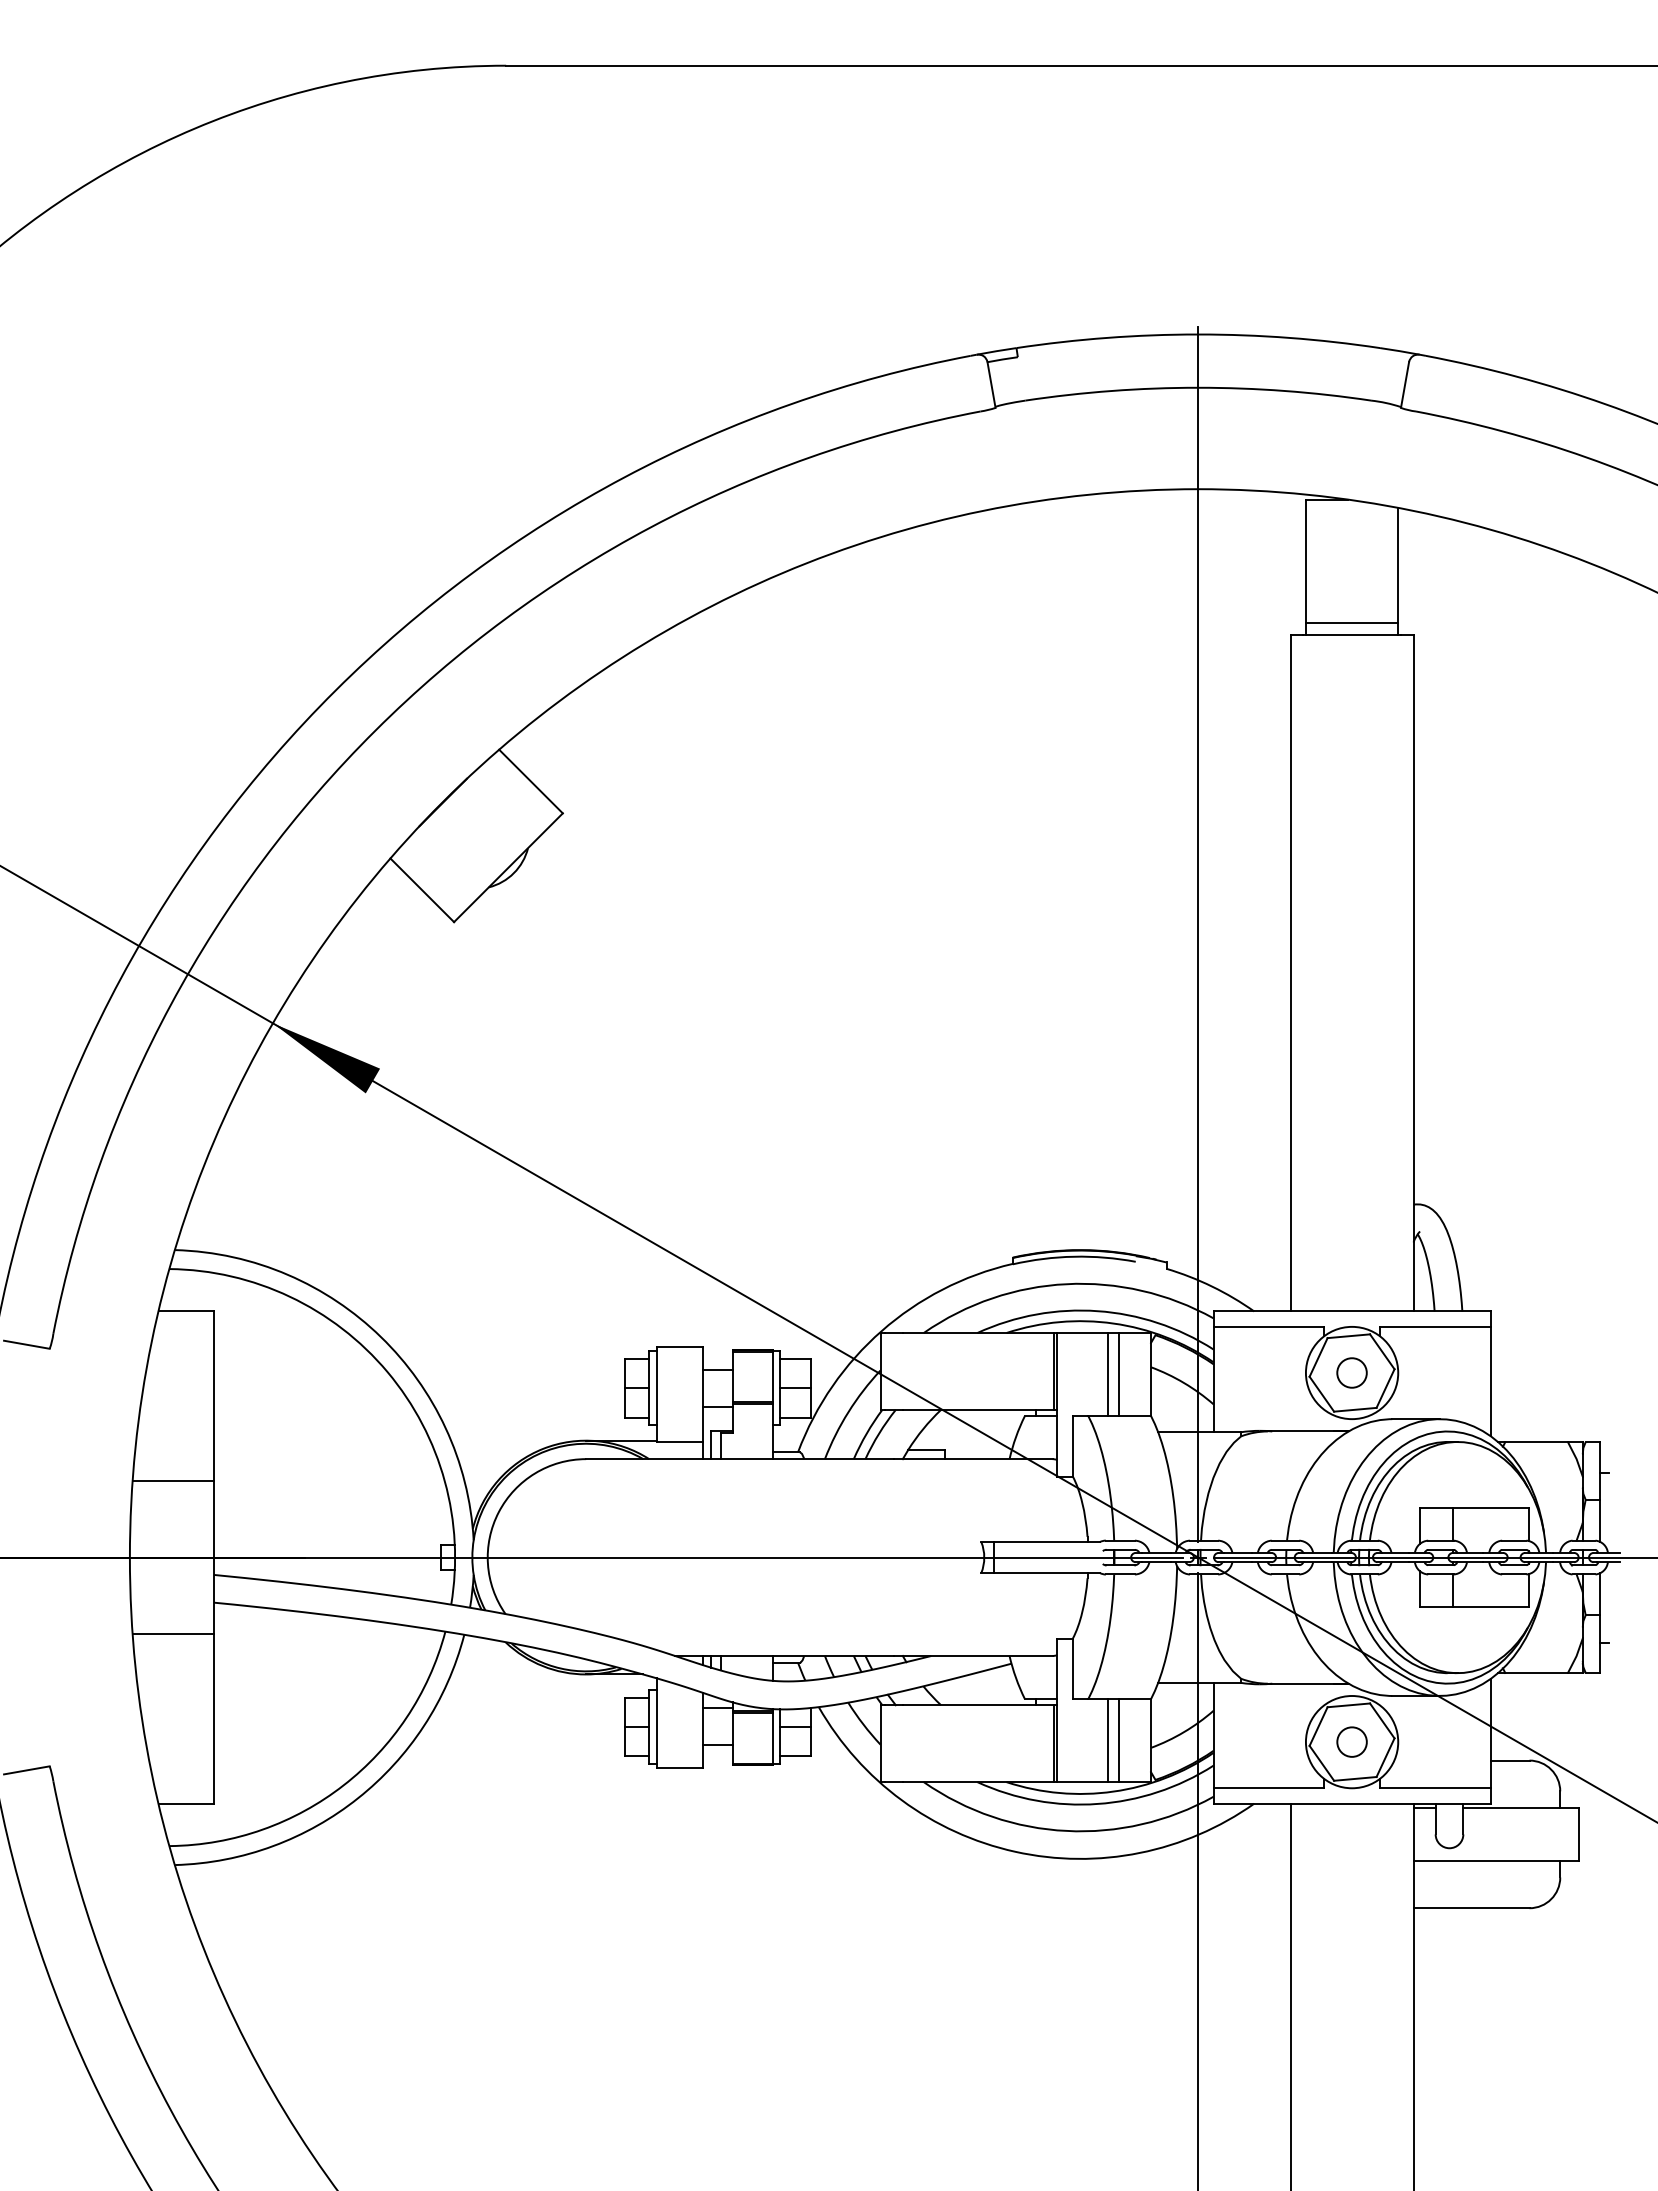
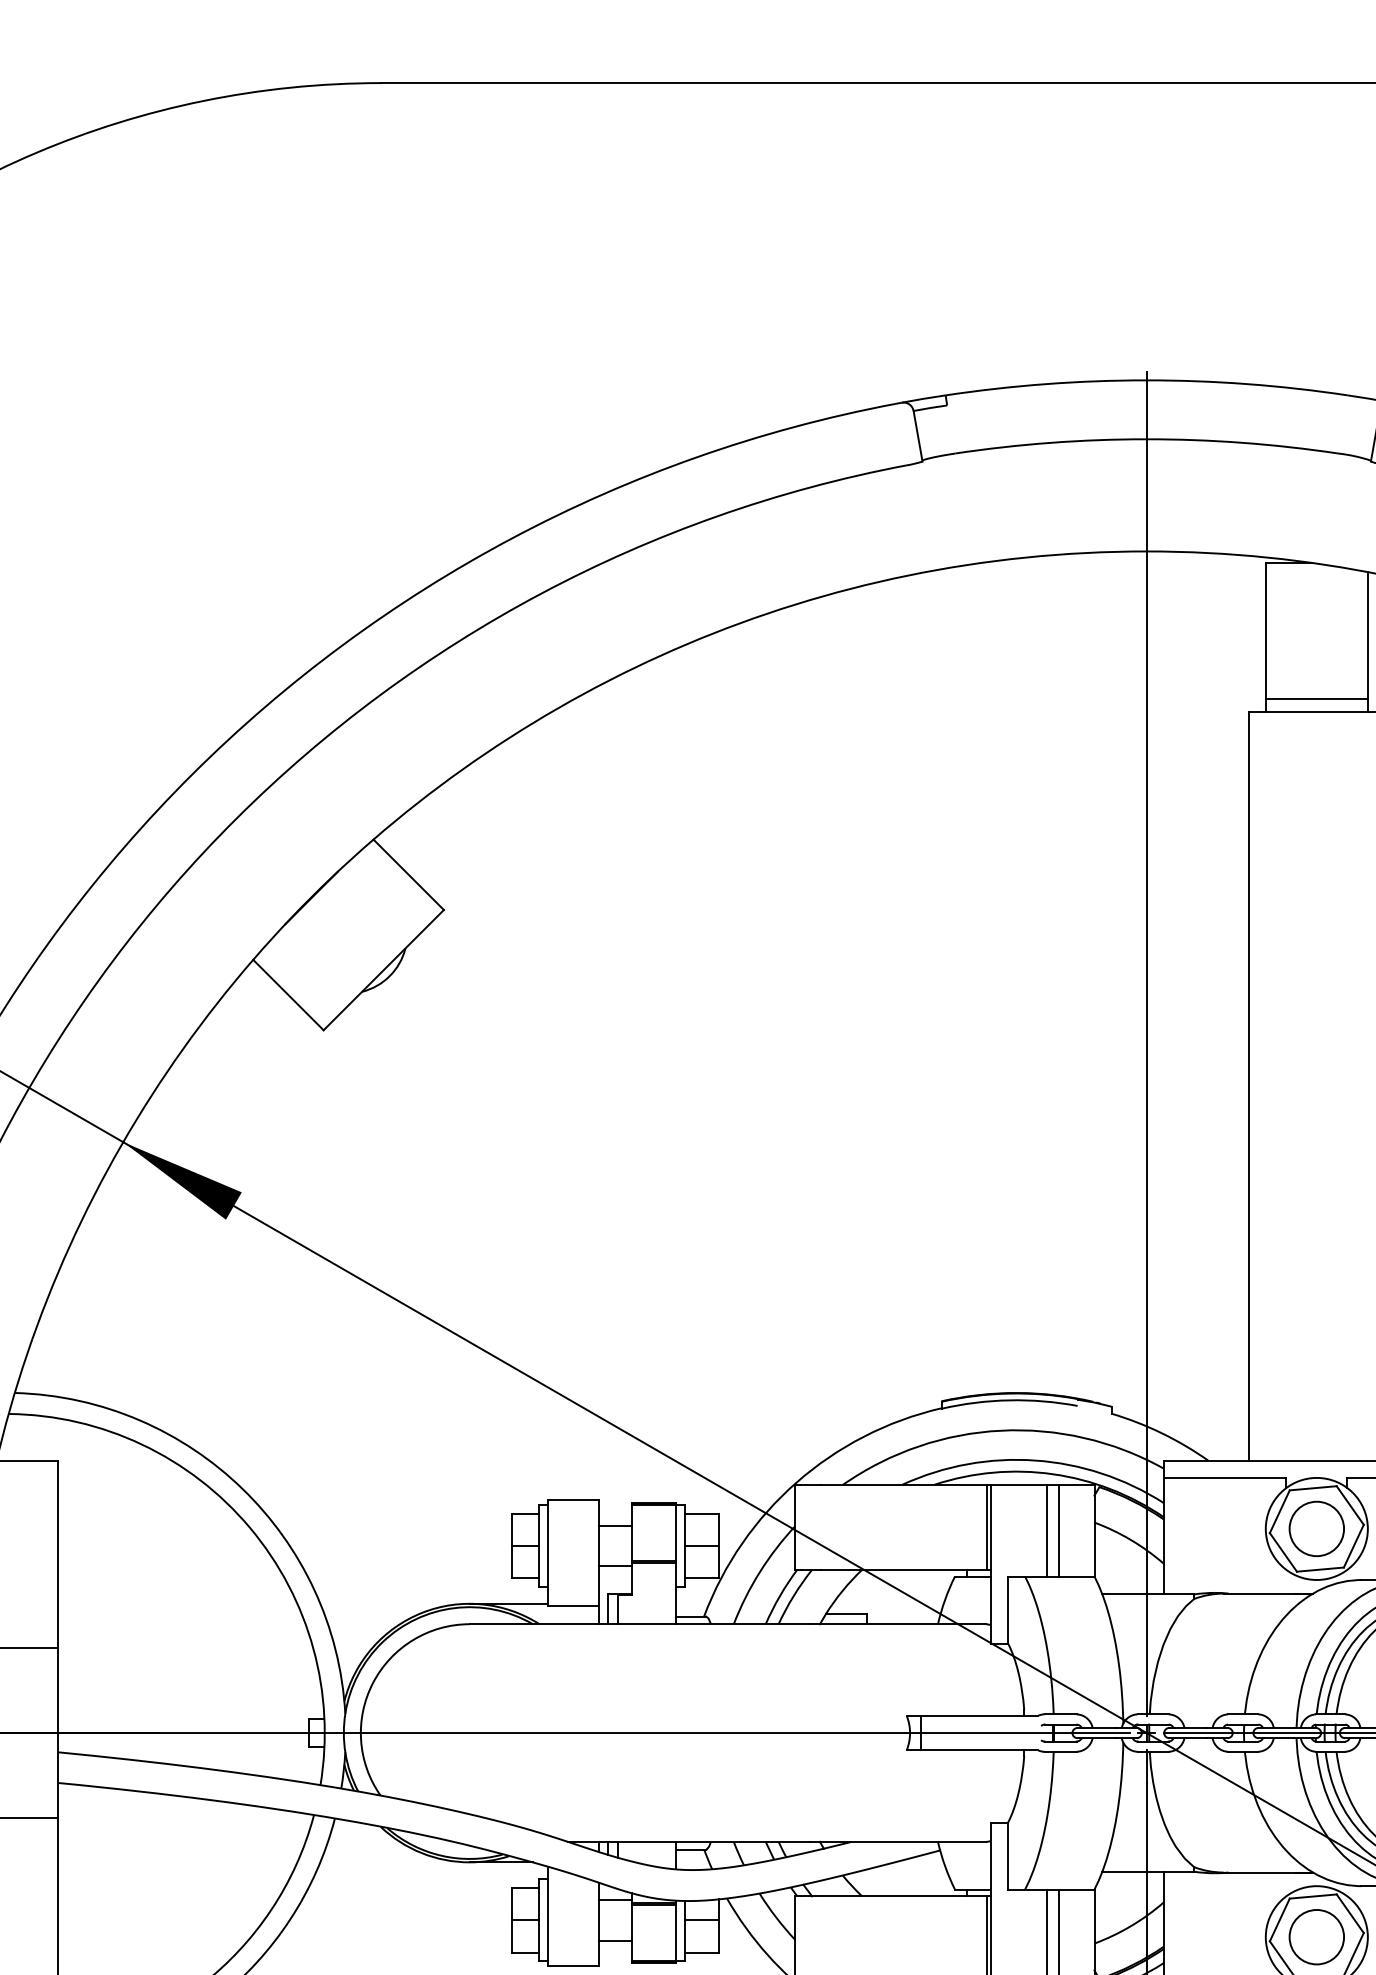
circle: (1351, 1372) -> (1316, 1528), size x1.67
circle: (1351, 1741) -> (1316, 1936), size x1.67

